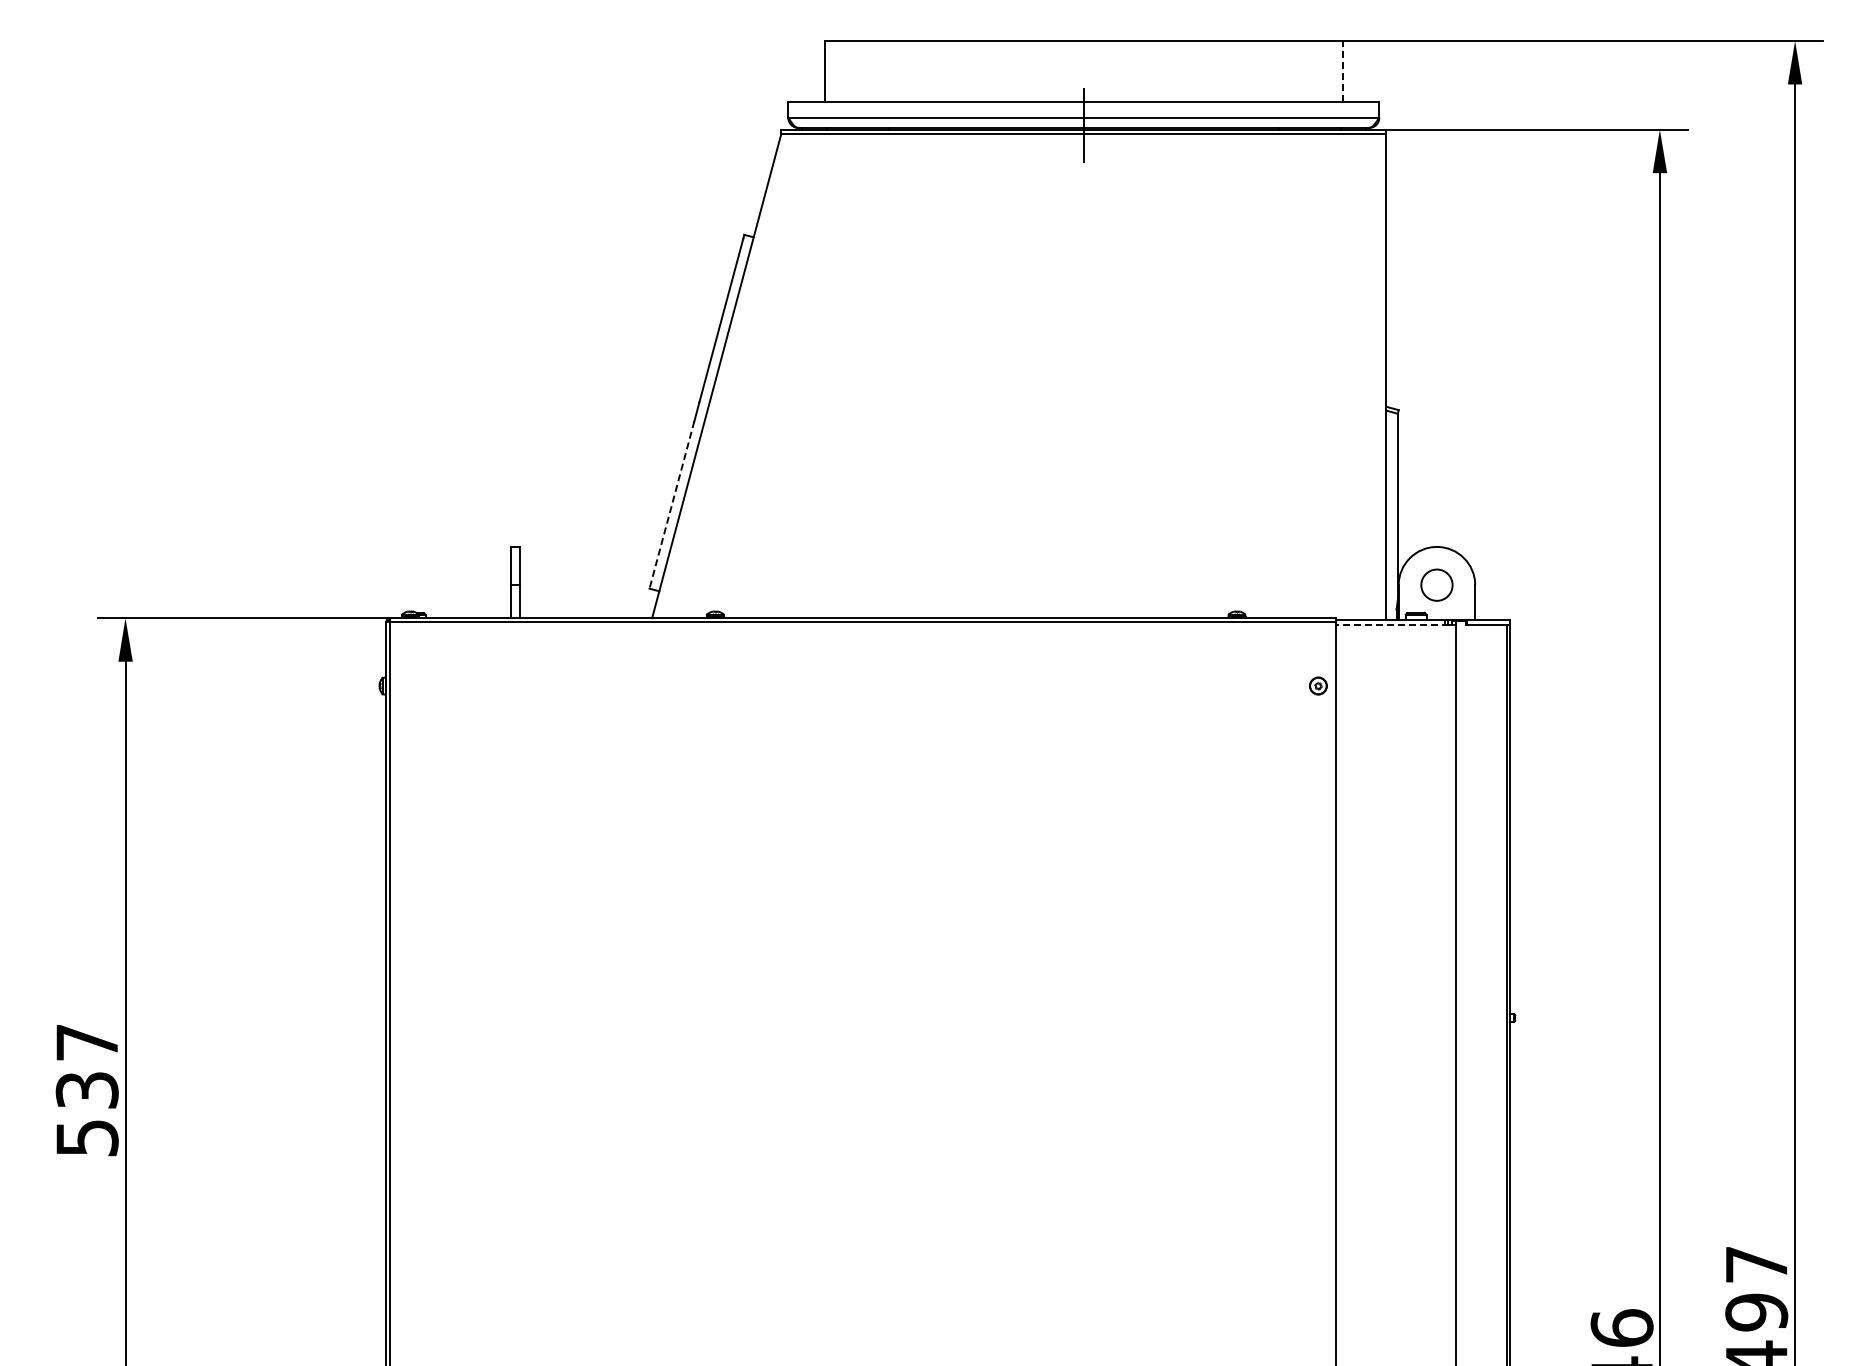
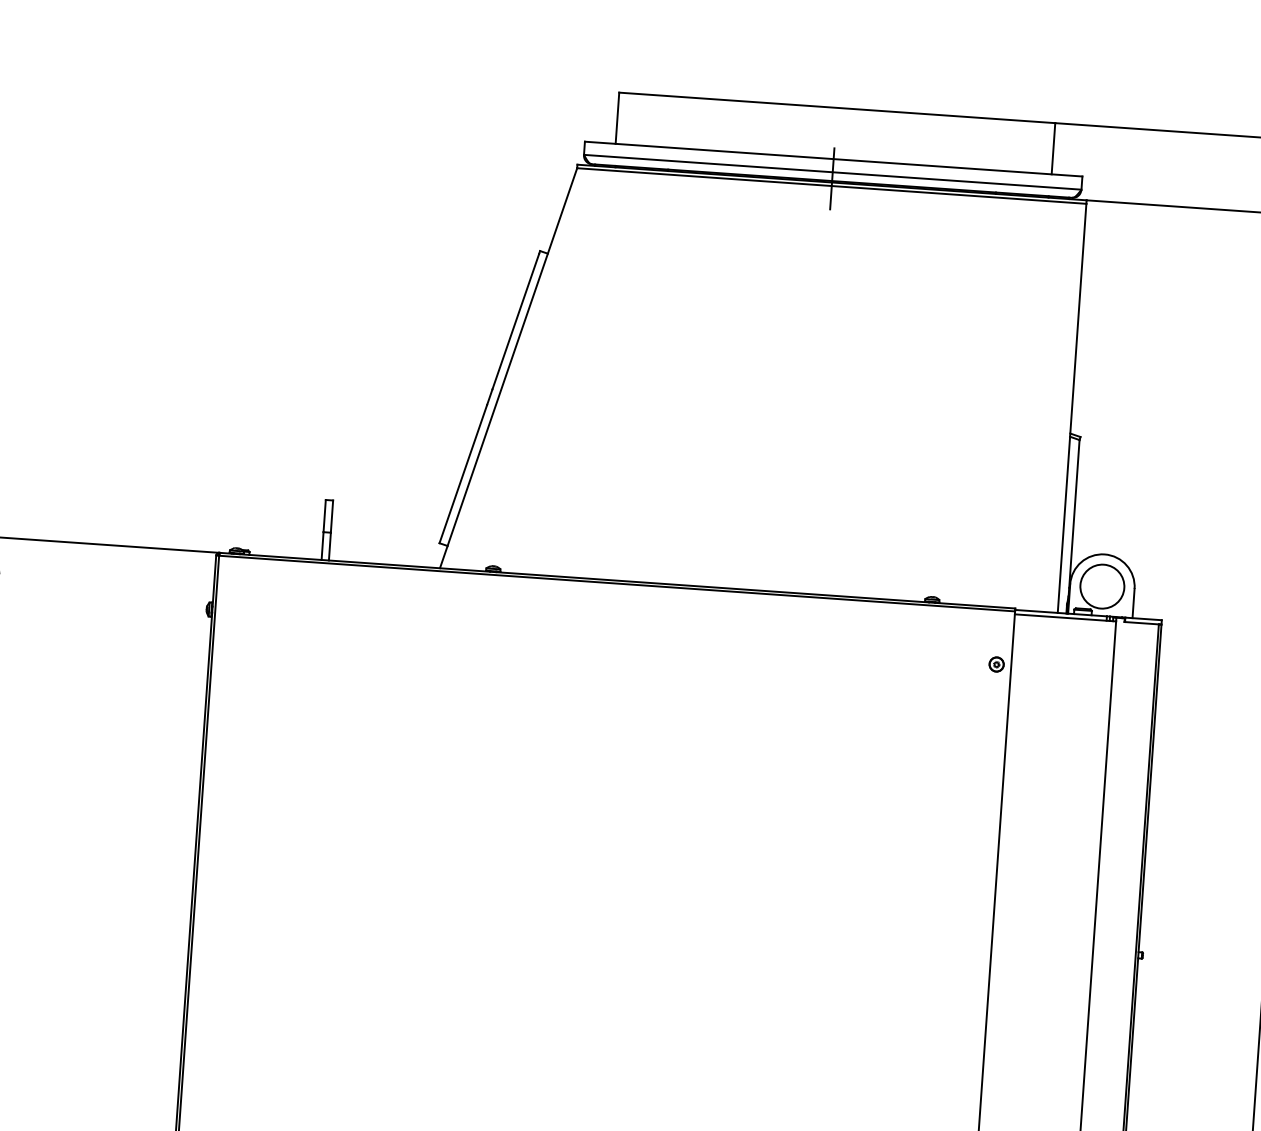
line: (1342, 70) -> (1053, 147), dashed -> solid
line: (671, 504) -> (462, 473), dashed -> solid
circle: (1436, 585) -> (1101, 586), size x1.67
line: (1392, 625) -> (1062, 617), dashed -> solid

